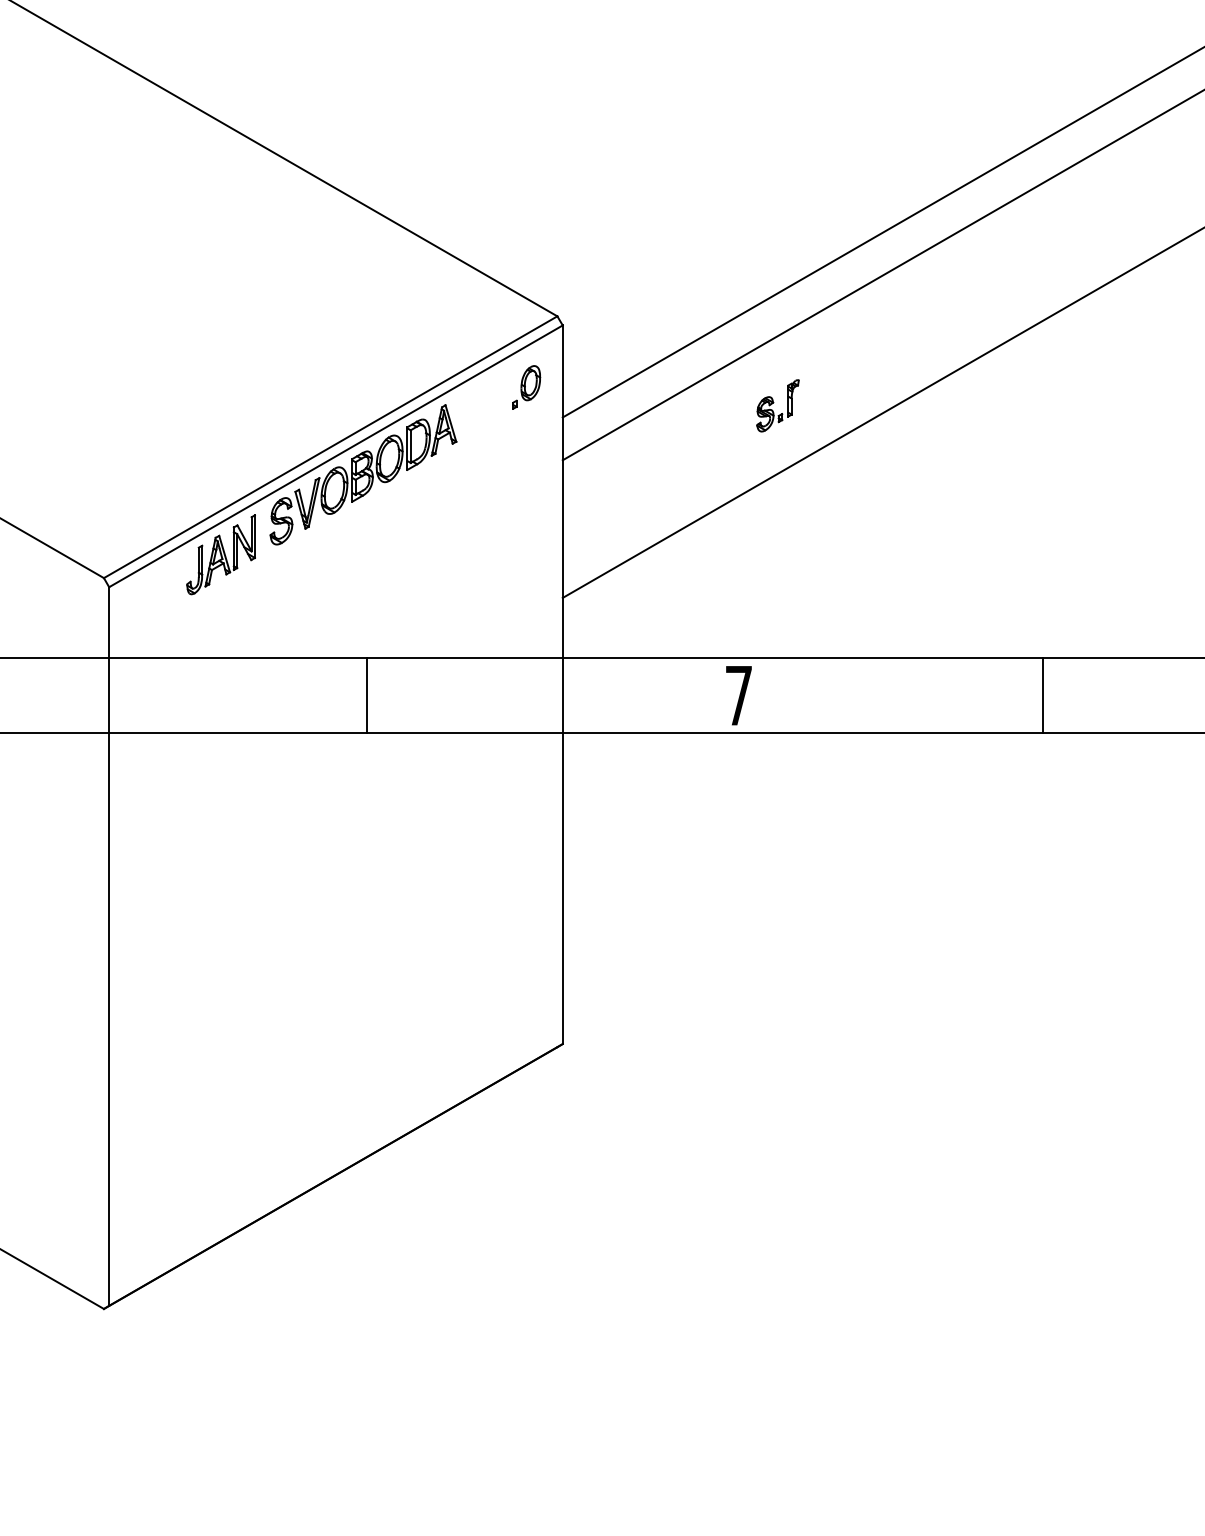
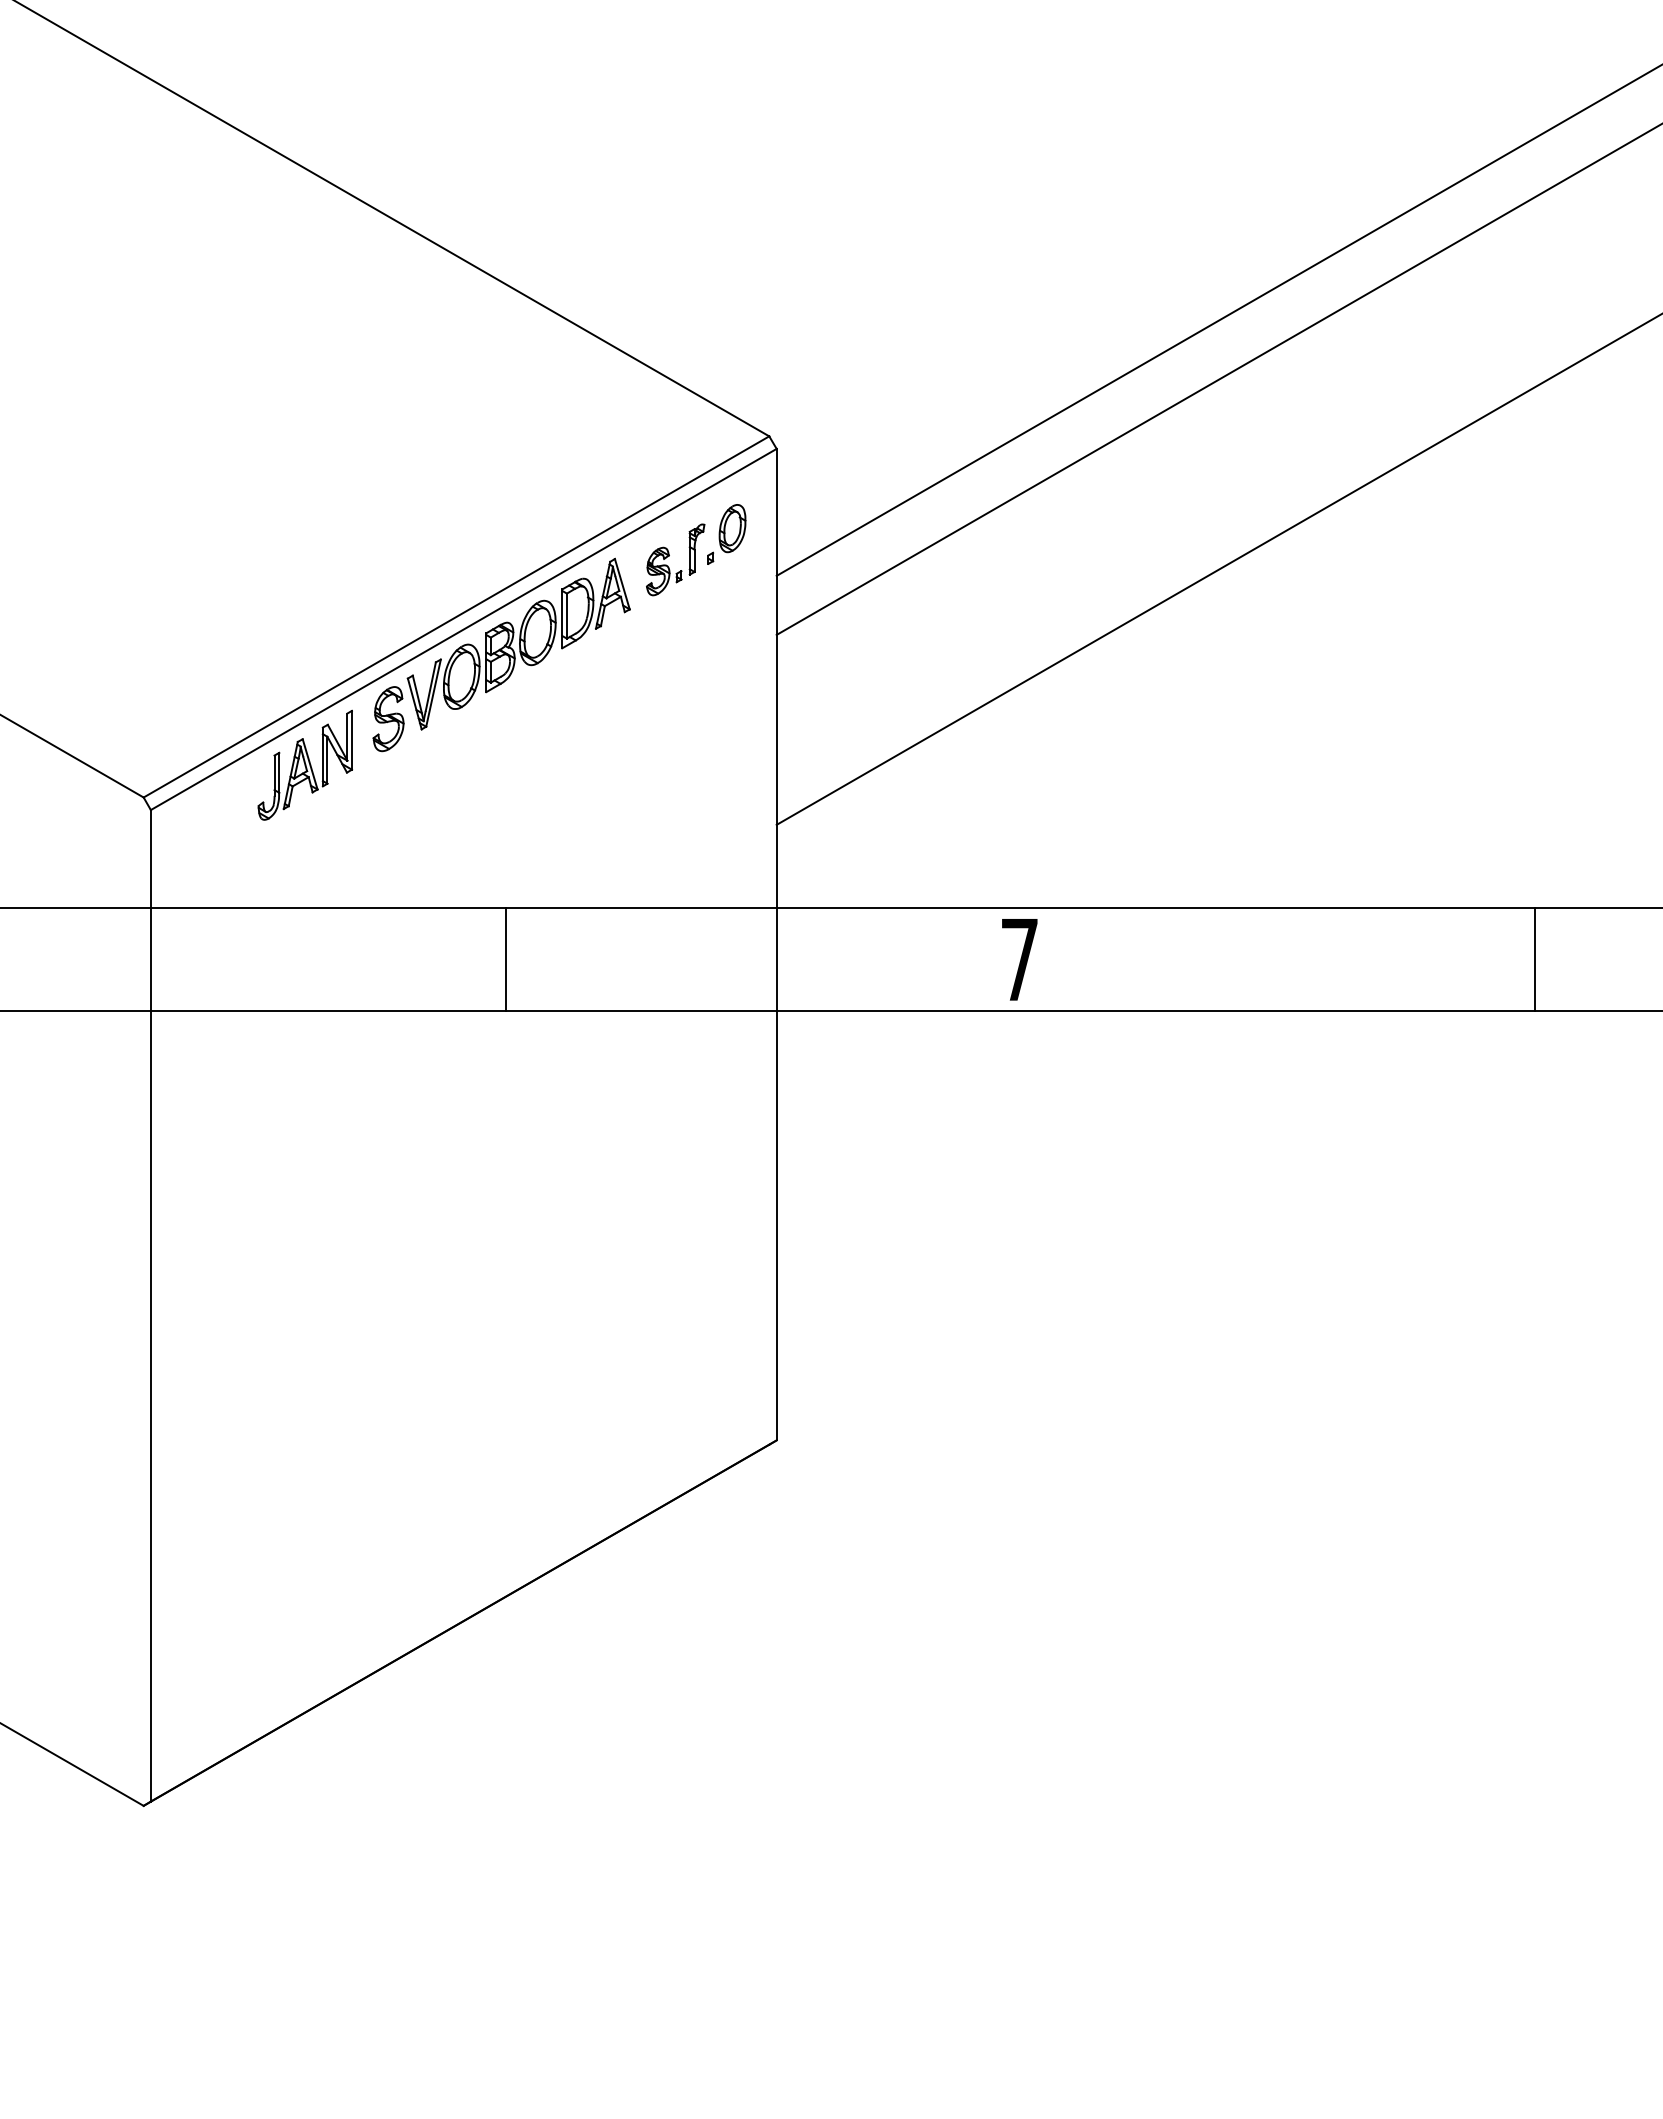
part: (773, 403) -> (669, 556), moved
line: (1043, 695) -> (1535, 959), moved

